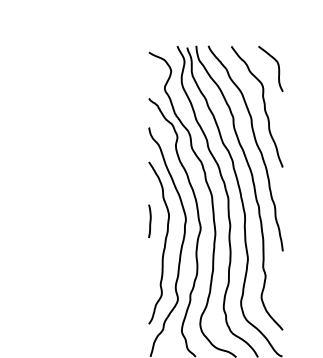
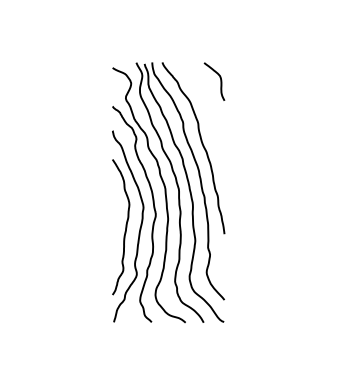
curve: (263, 106) -> (208, 113), removed
line: (149, 220) -> (113, 208), removed

